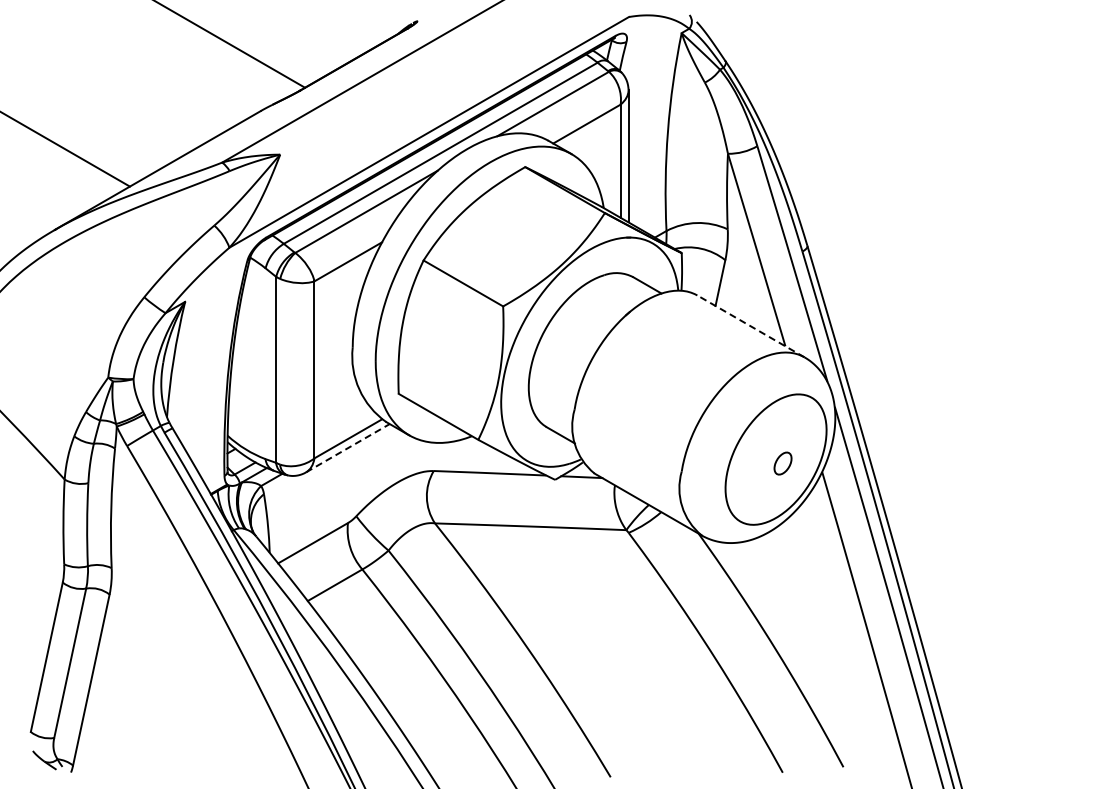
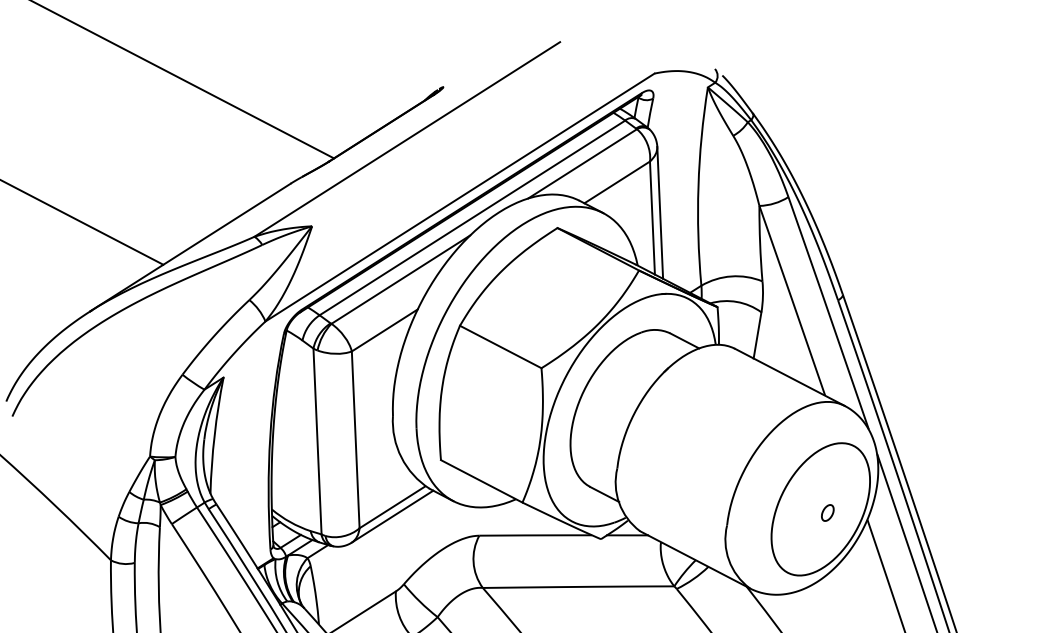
line: (750, 326) -> (789, 377), dashed -> solid
line: (348, 447) -> (393, 515), dashed -> solid
part: (782, 463) -> (827, 512), size x0.71

